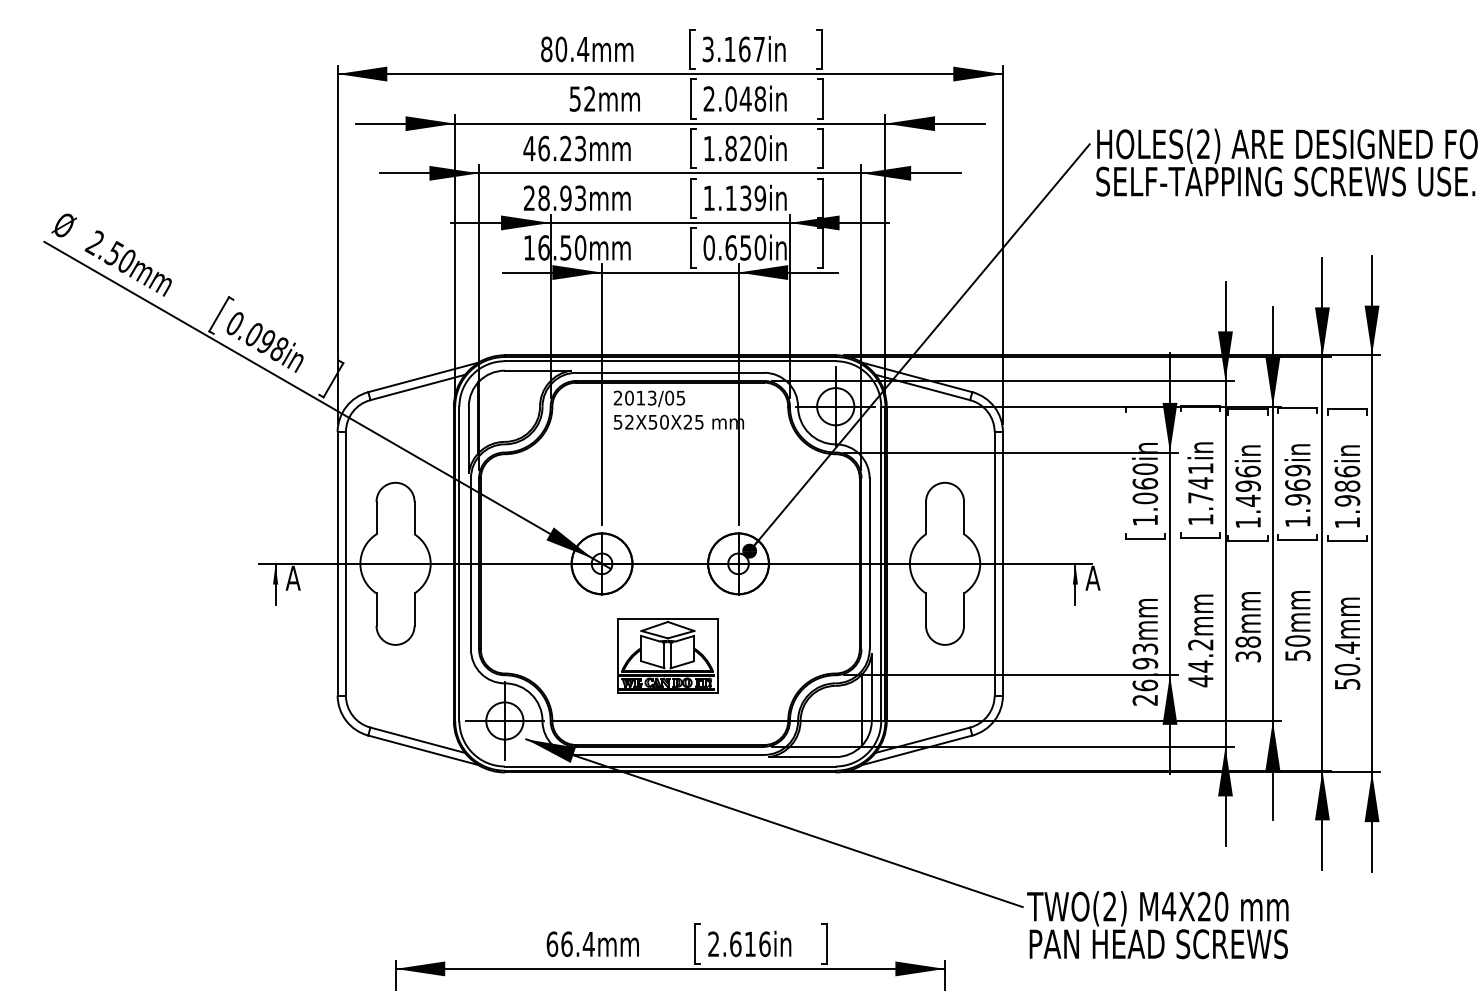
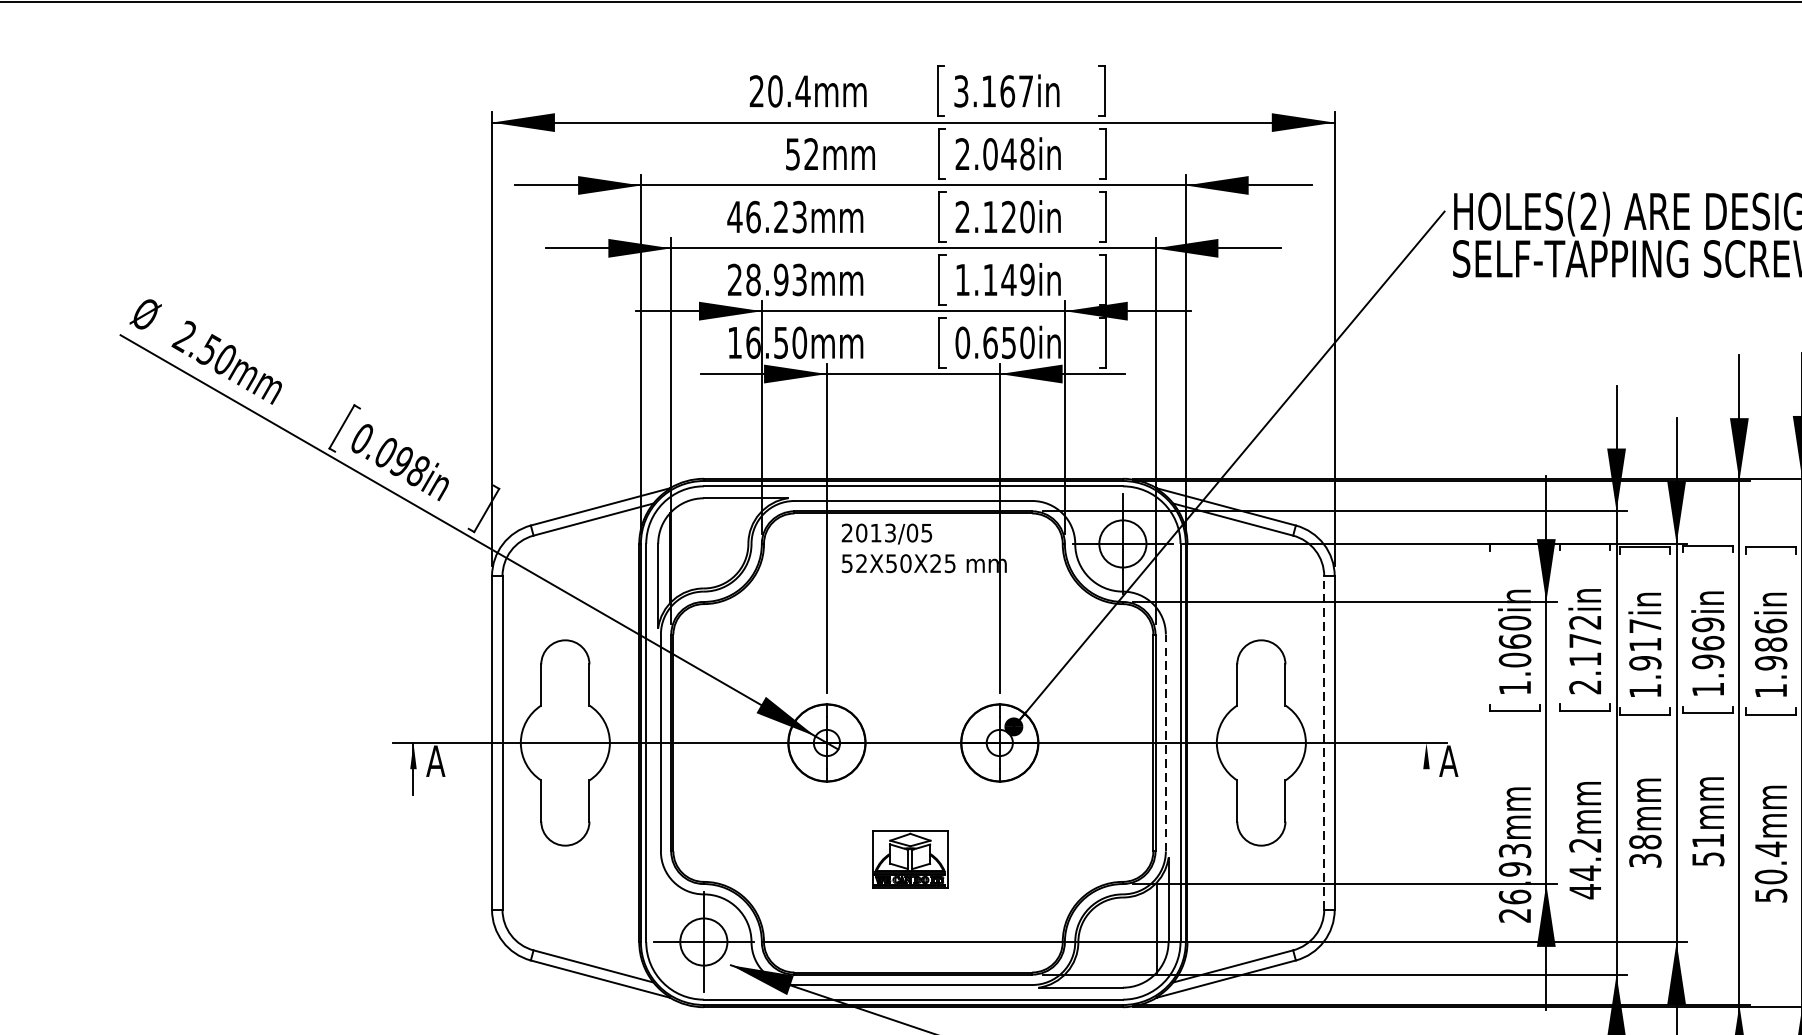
text: (546, 49) -> (756, 91), 80.4mm -> 20.4mm
text: (719, 148) -> (975, 216), 1.820in -> 2.120in
text: (745, 198) -> (1008, 280), 1.139in -> 1.149in
text: (1248, 485) -> (1645, 643), 1.496in -> 1.917in
text: (1200, 494) -> (1584, 655), 1.741in -> 2.172in
line: (869, 563) -> (1165, 742), solid -> dashed
line: (994, 563) -> (1324, 742), solid -> dashed
line: (1075, 584) -> (1426, 769), removed
text: (1297, 640) -> (1707, 840), 50mm -> 51mm
part: (667, 655) -> (909, 859), size x0.6

